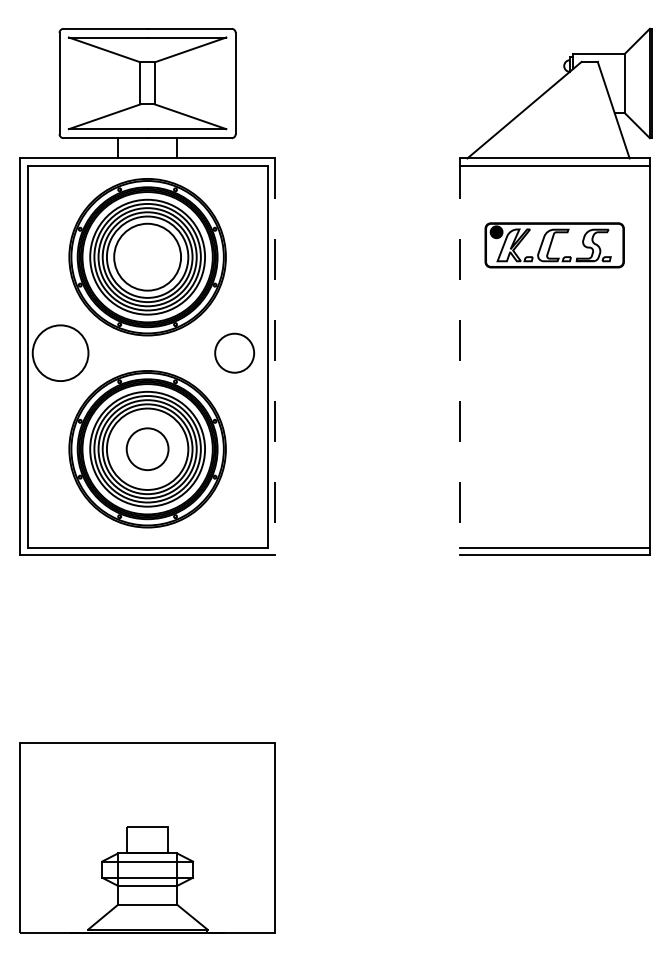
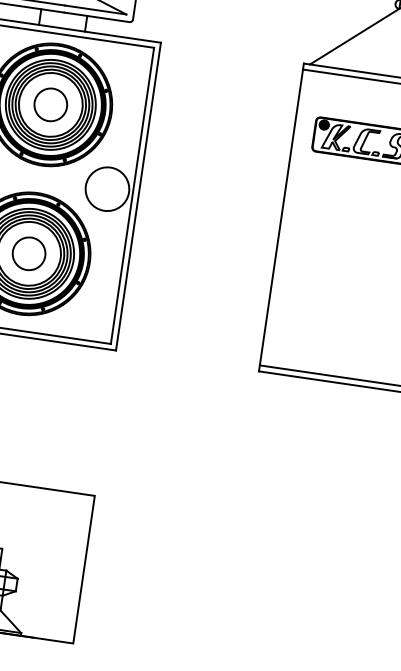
circle: (147, 257) -> (50, 105), size x0.62
circle: (234, 353) -> (107, 189), size x1.43
line: (275, 357) -> (138, 197), dashed -> solid
line: (459, 357) -> (281, 217), dashed -> solid

